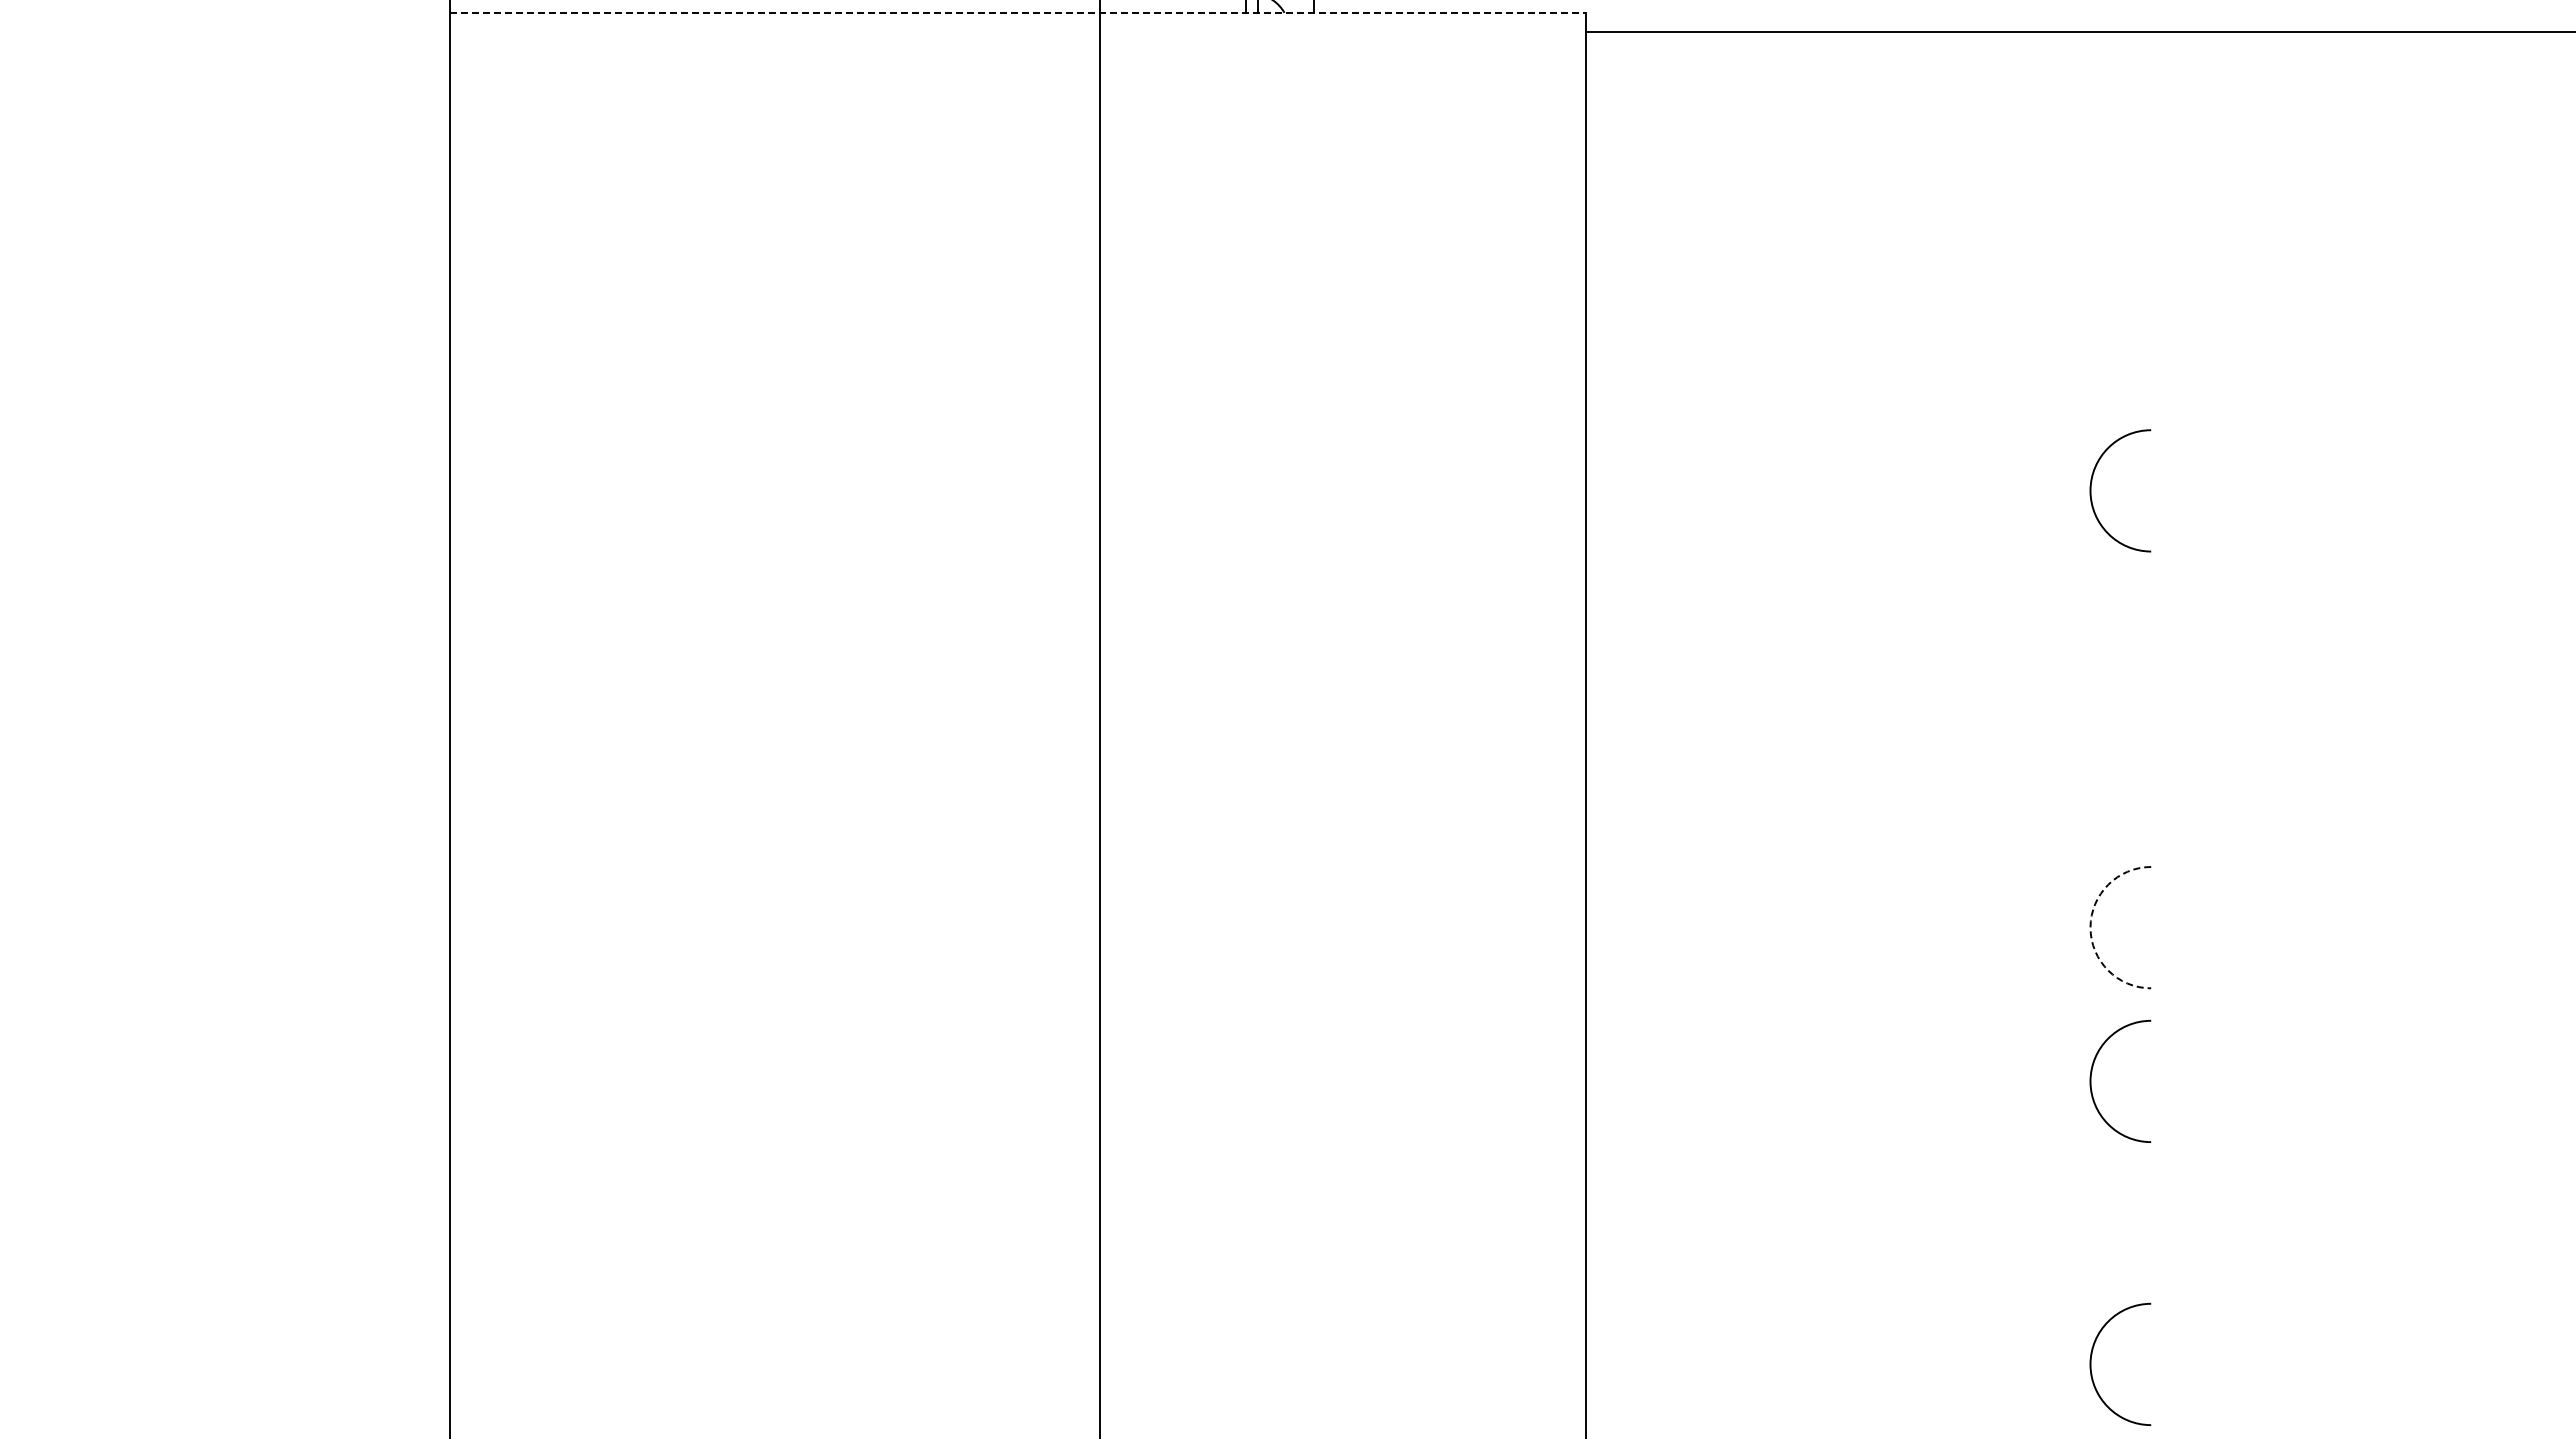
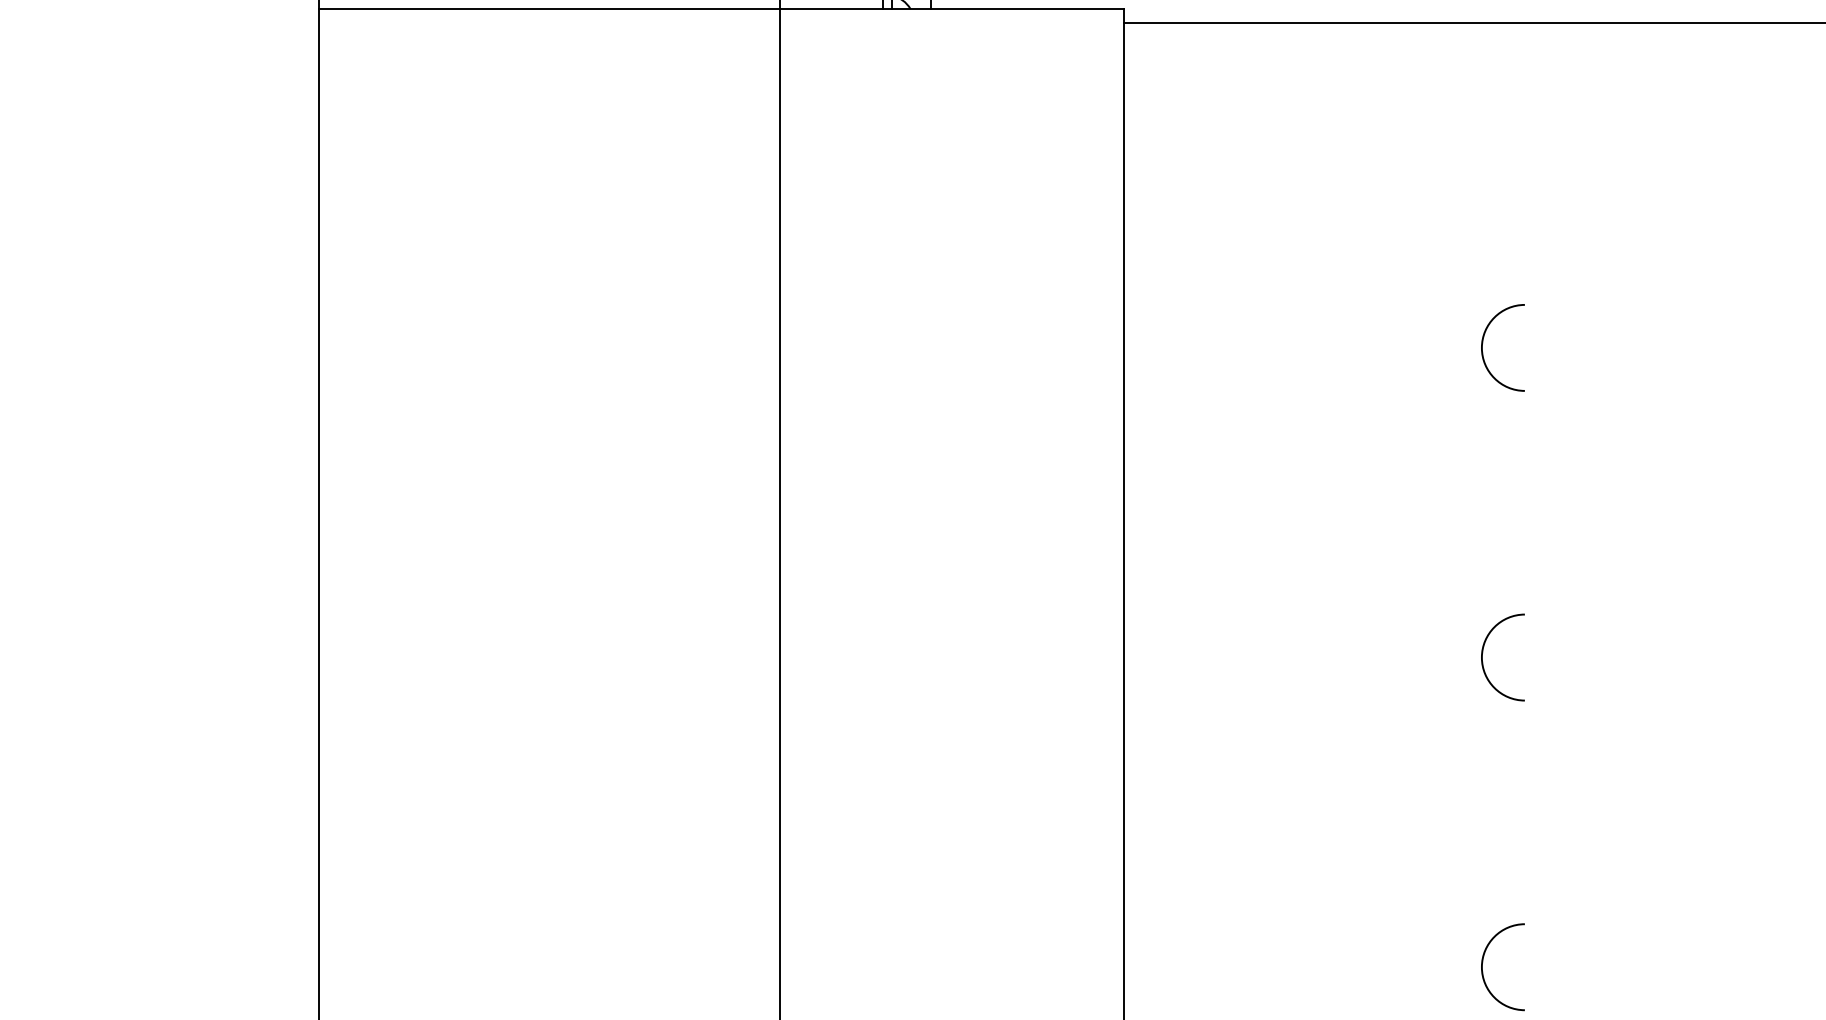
line: (1017, 12) -> (721, 8), dashed -> solid
arc: (2090, 927) -> (1481, 657), dashed -> solid
arc: (2091, 1080) -> (1482, 765), removed

